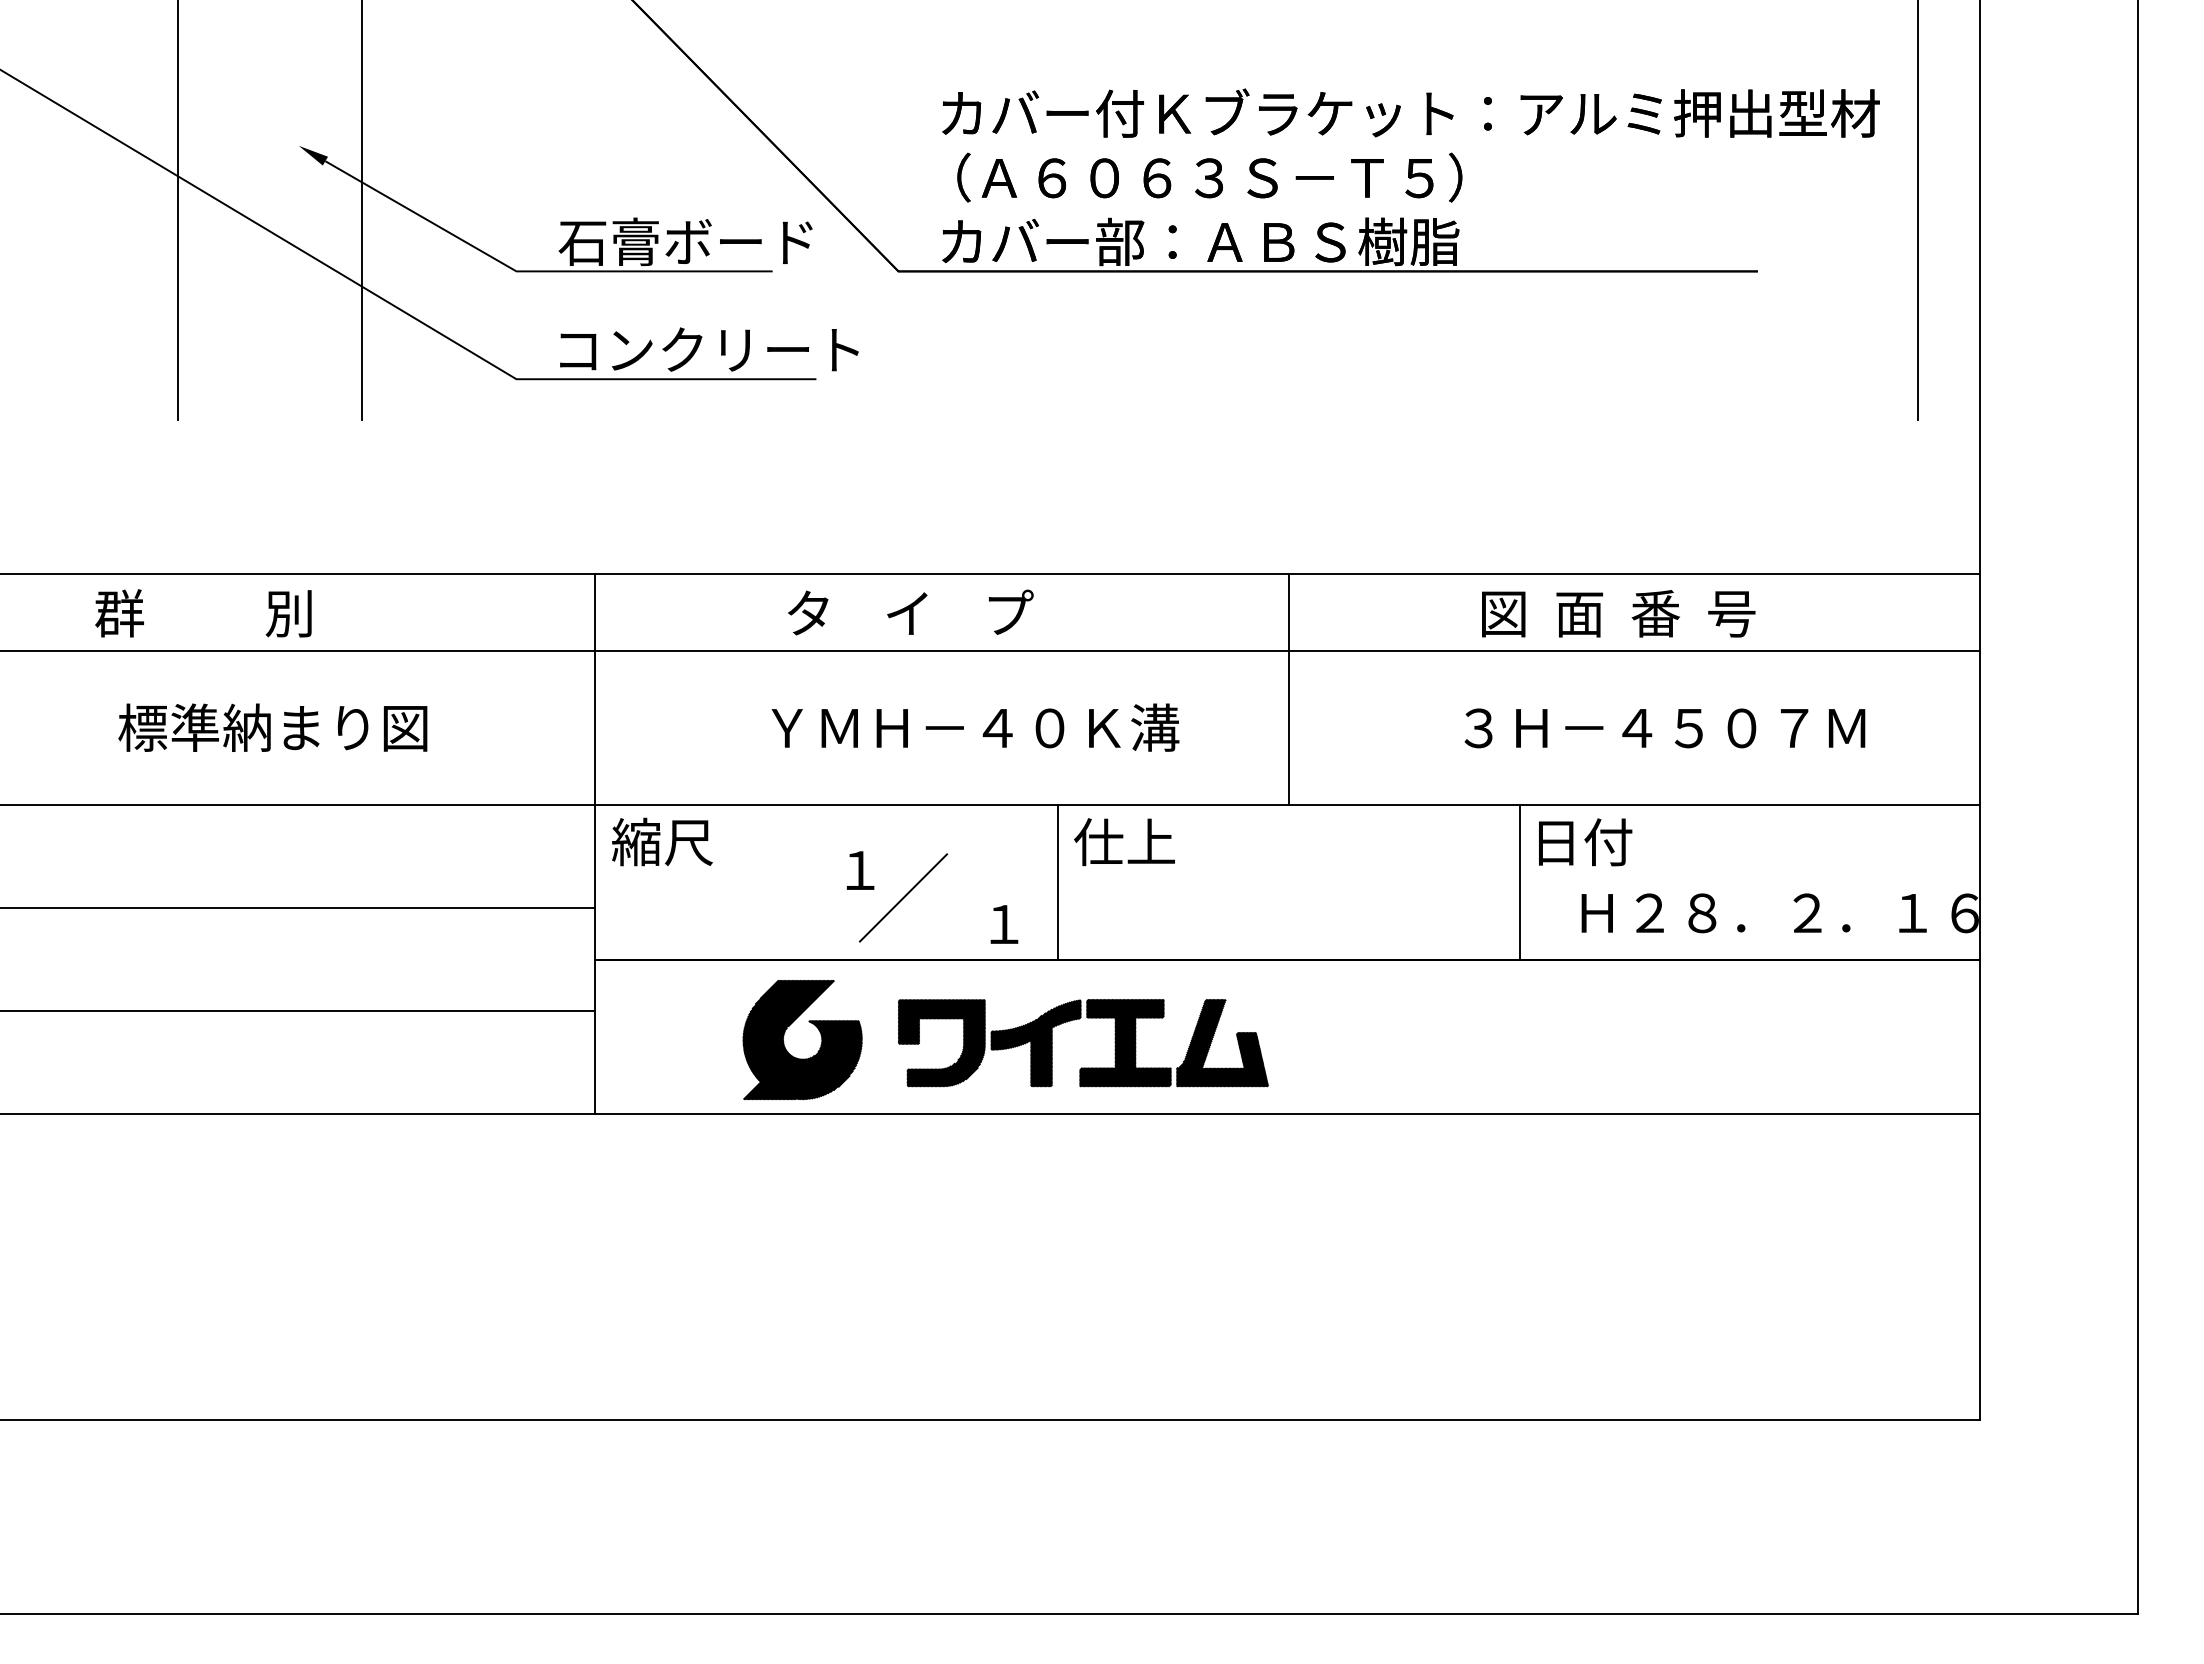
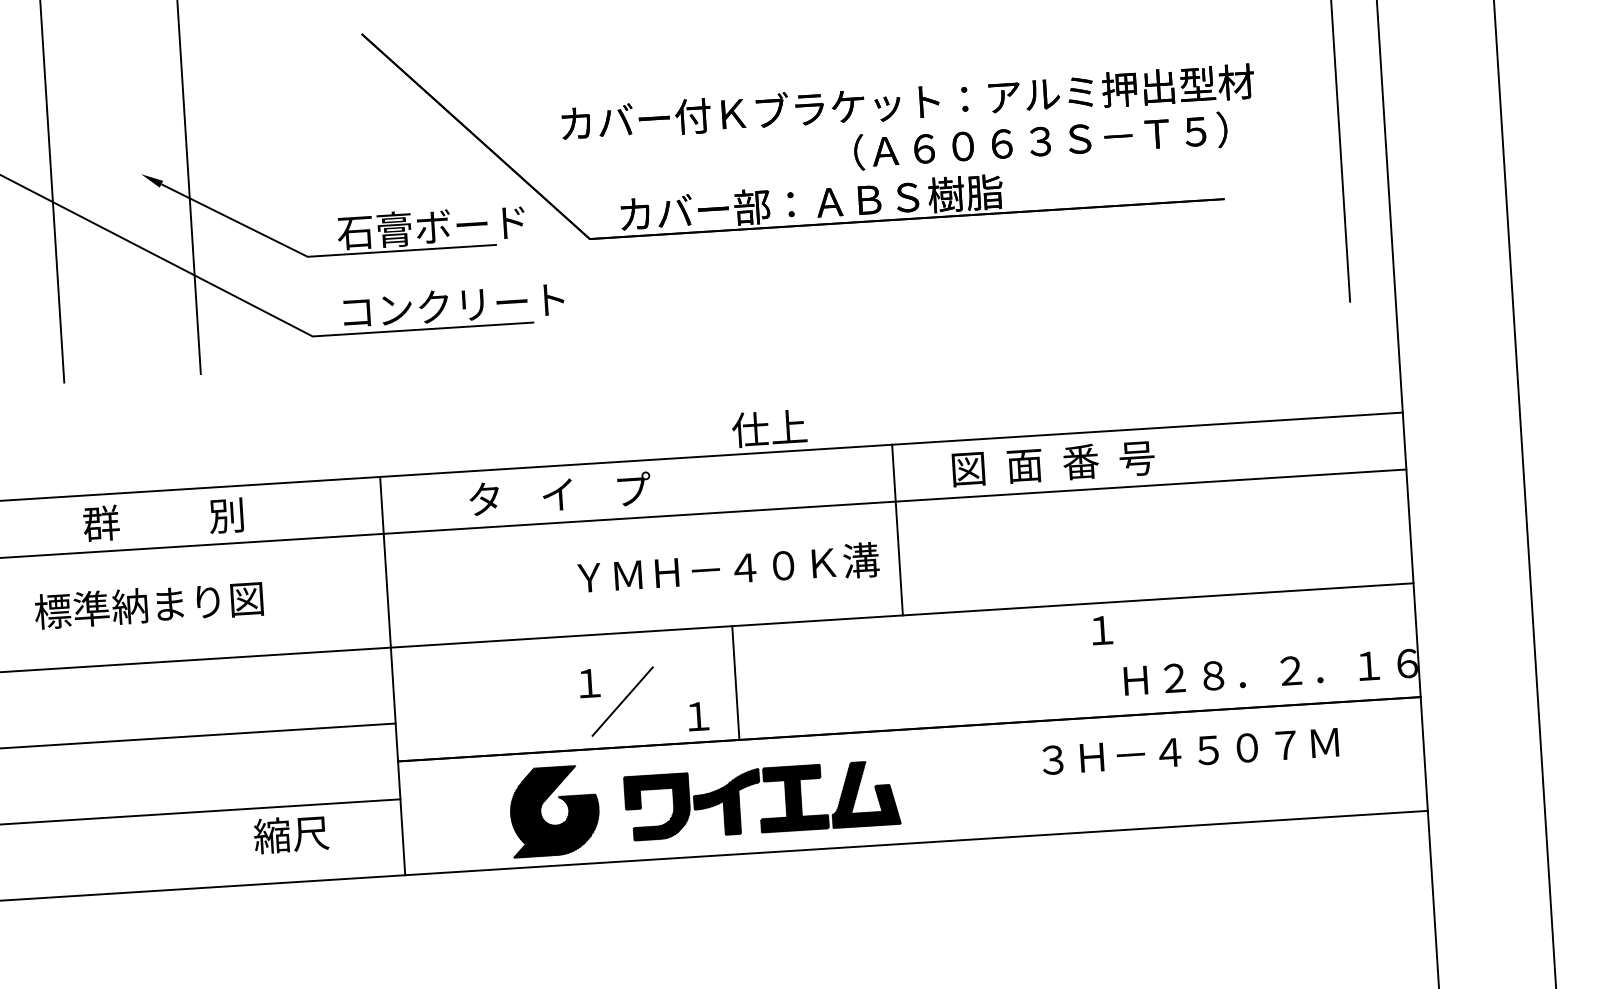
text: (1410, 112) -> (907, 101), moved
text: (1209, 177) -> (1040, 141), moved
text: (910, 612) -> (559, 493), moved
text: (203, 613) -> (163, 519), moved
text: (1618, 613) -> (1053, 463), moved
text: (975, 727) -> (728, 568), moved
text: (1664, 728) -> (1190, 751), moved
text: (662, 841) -> (291, 834), moved
text: (1124, 842) -> (769, 428), moved
text: (1585, 842) -> (1123, 628), 日付 -> １
line: (1519, 882) -> (1076, 661), removed

